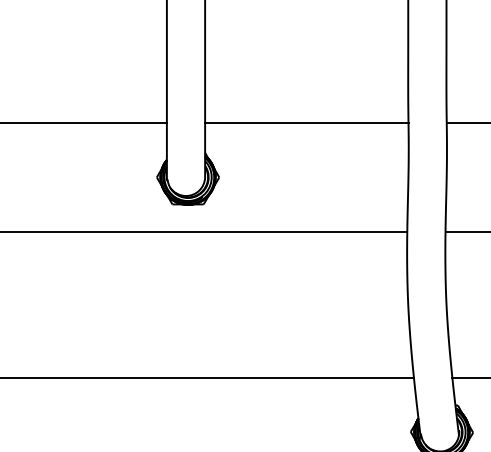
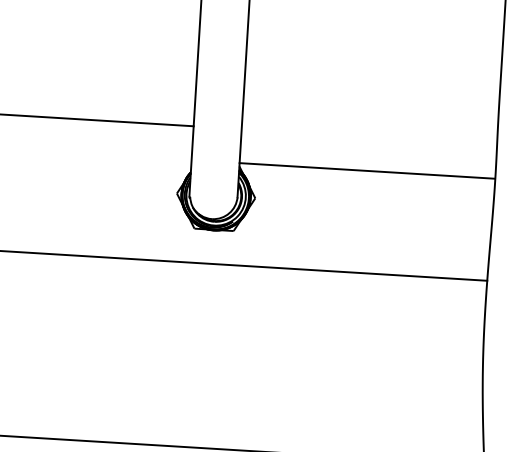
line: (306, 123) -> (366, 171), moved

